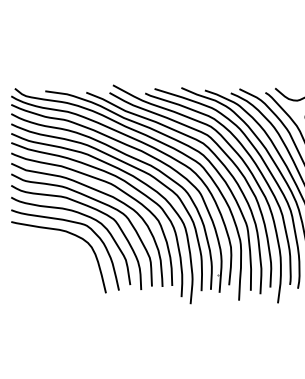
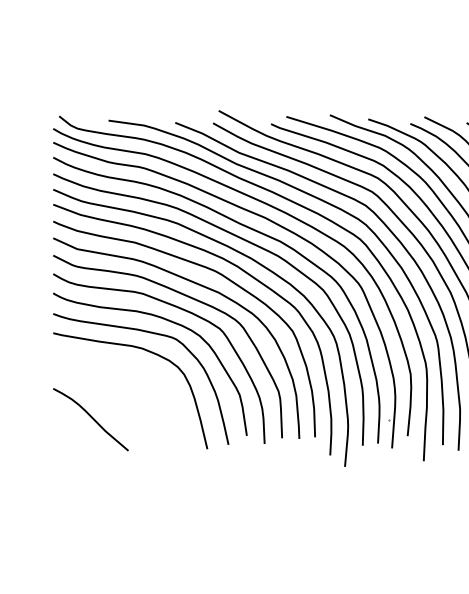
curve: (34, 274) -> (91, 418), added

